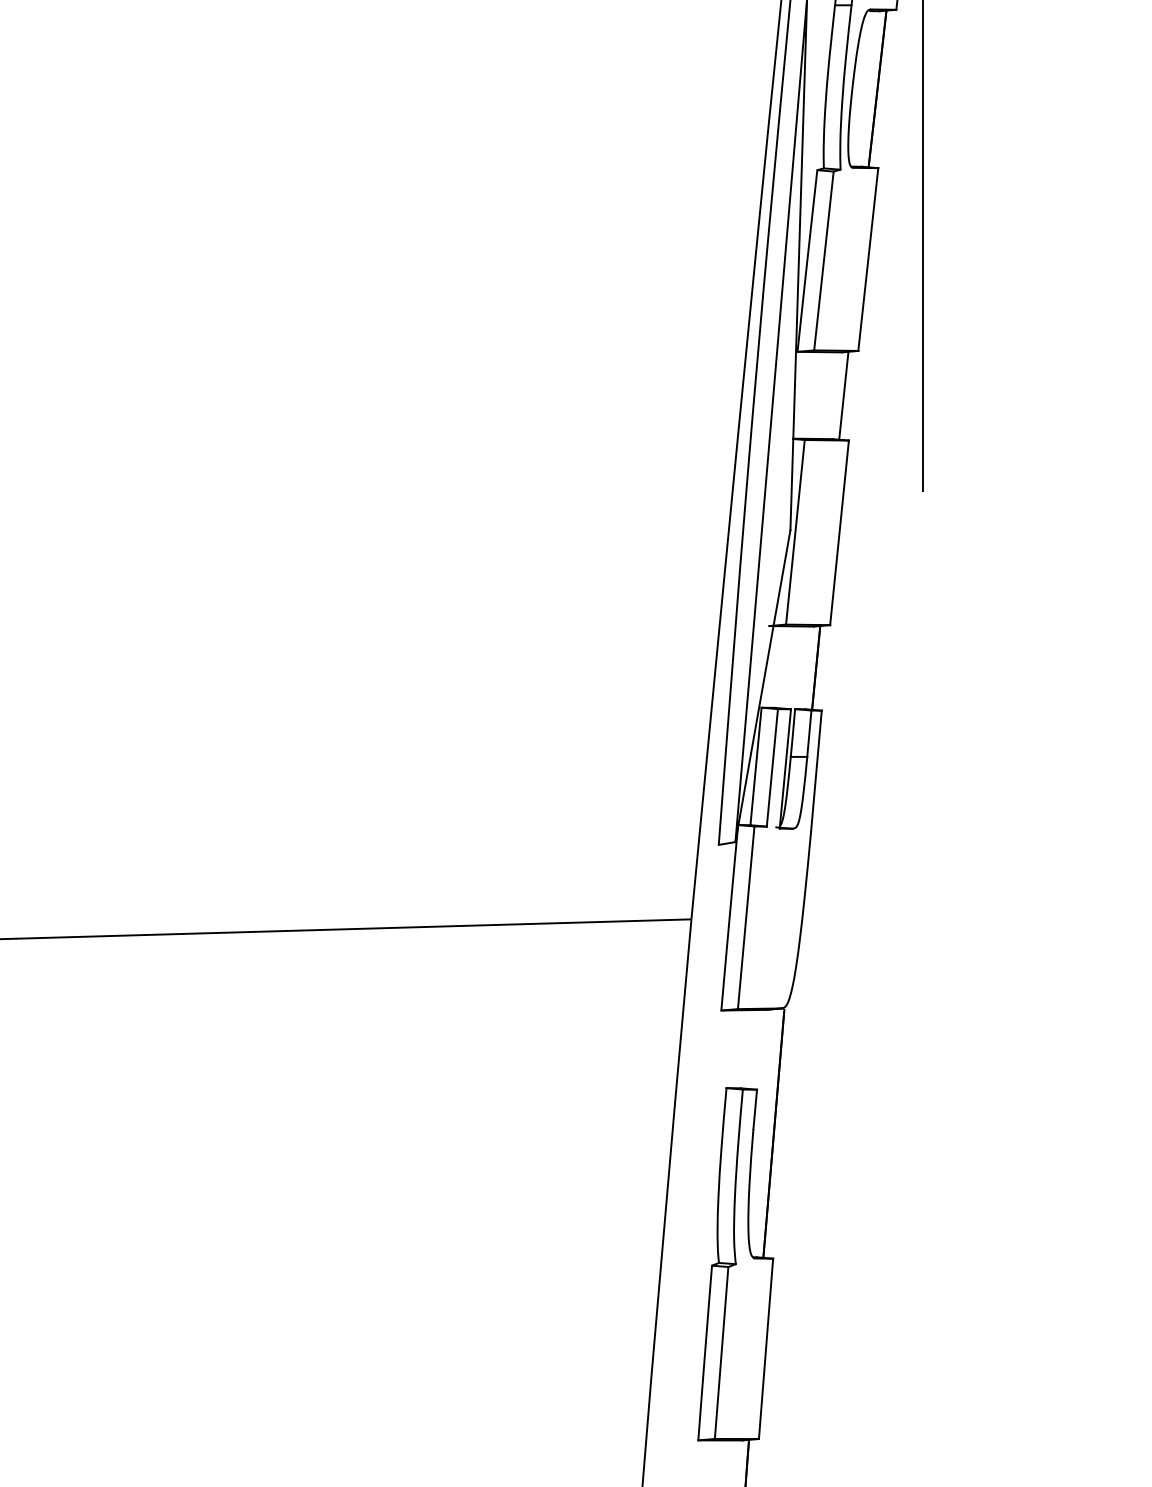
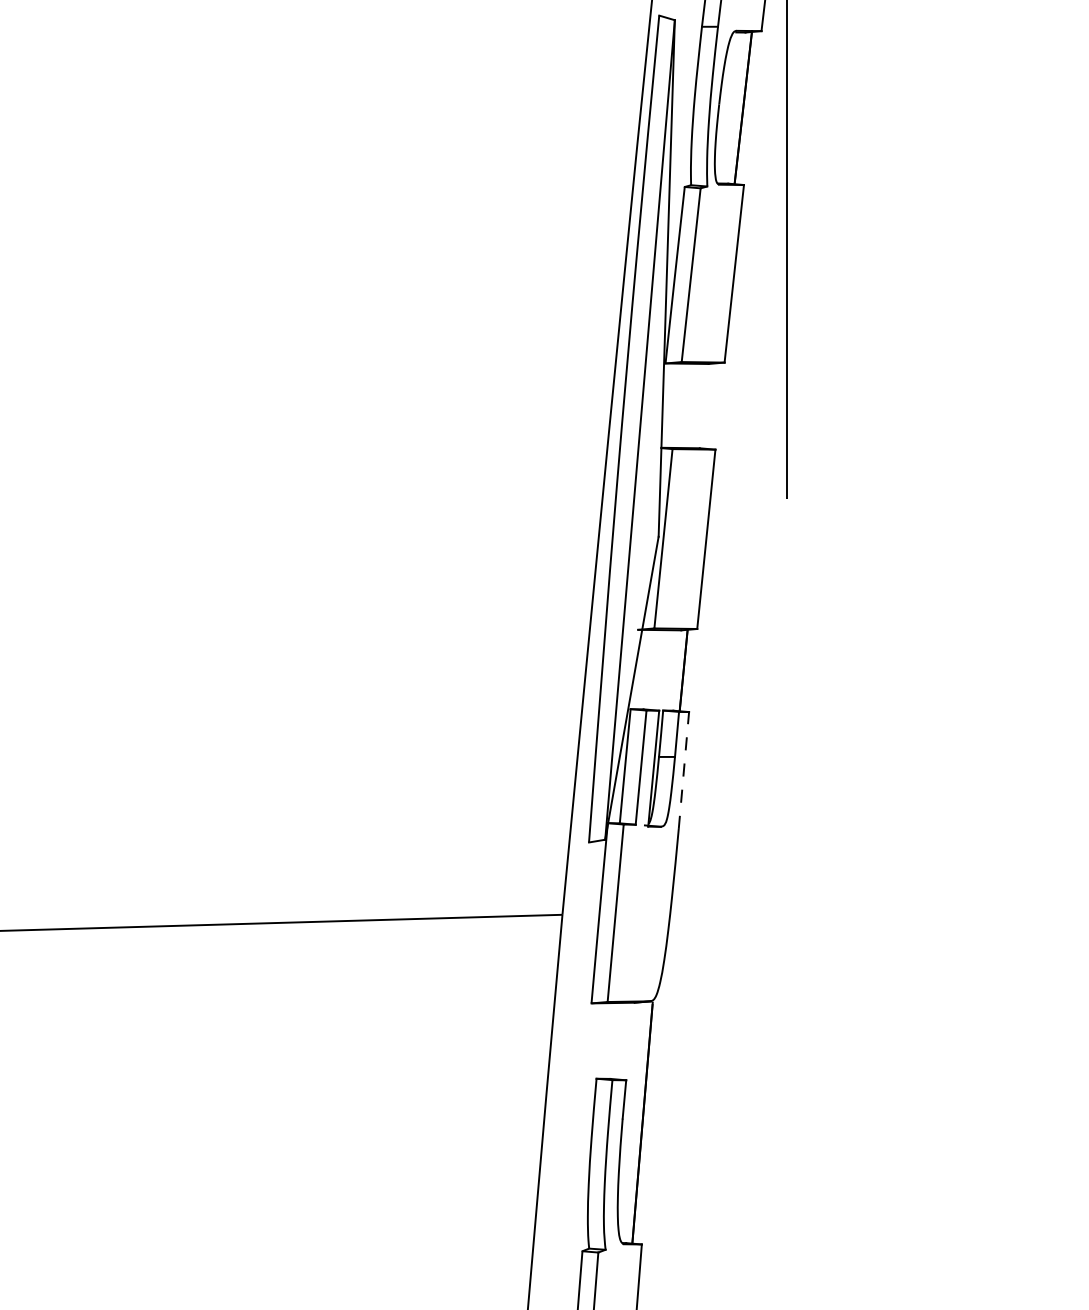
line: (843, 394) -> (710, 404), removed
line: (816, 770) -> (683, 770), solid -> dashed

